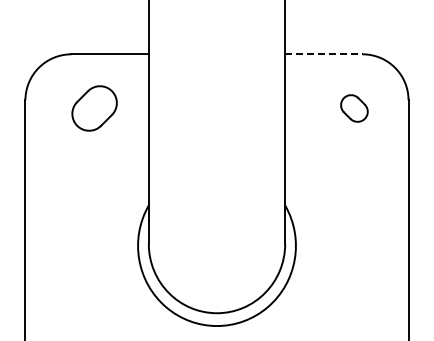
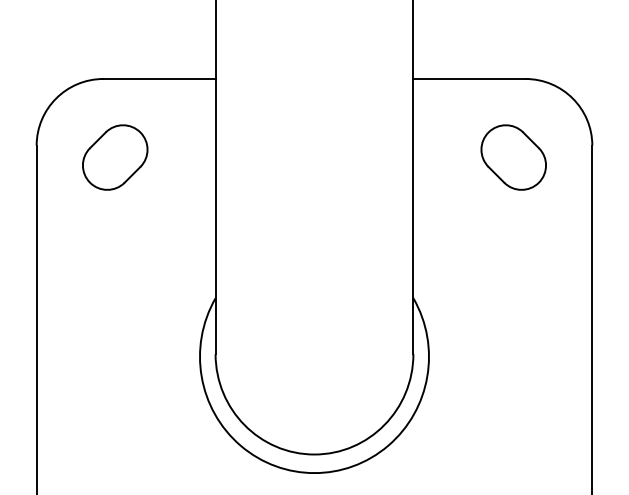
line: (323, 54) -> (468, 79), dashed -> solid
part: (94, 108) -> (115, 157), moved
part: (354, 108) -> (513, 157), size x1.67

